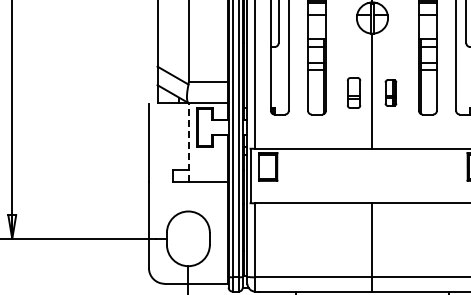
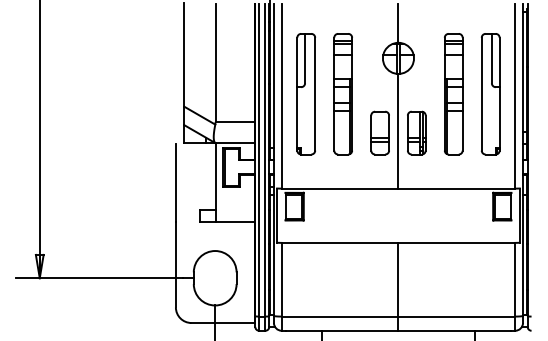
part: (353, 92) -> (379, 132), size x1.43
part: (390, 92) -> (416, 132), size x1.67
line: (188, 142) -> (215, 182), dashed -> solid

